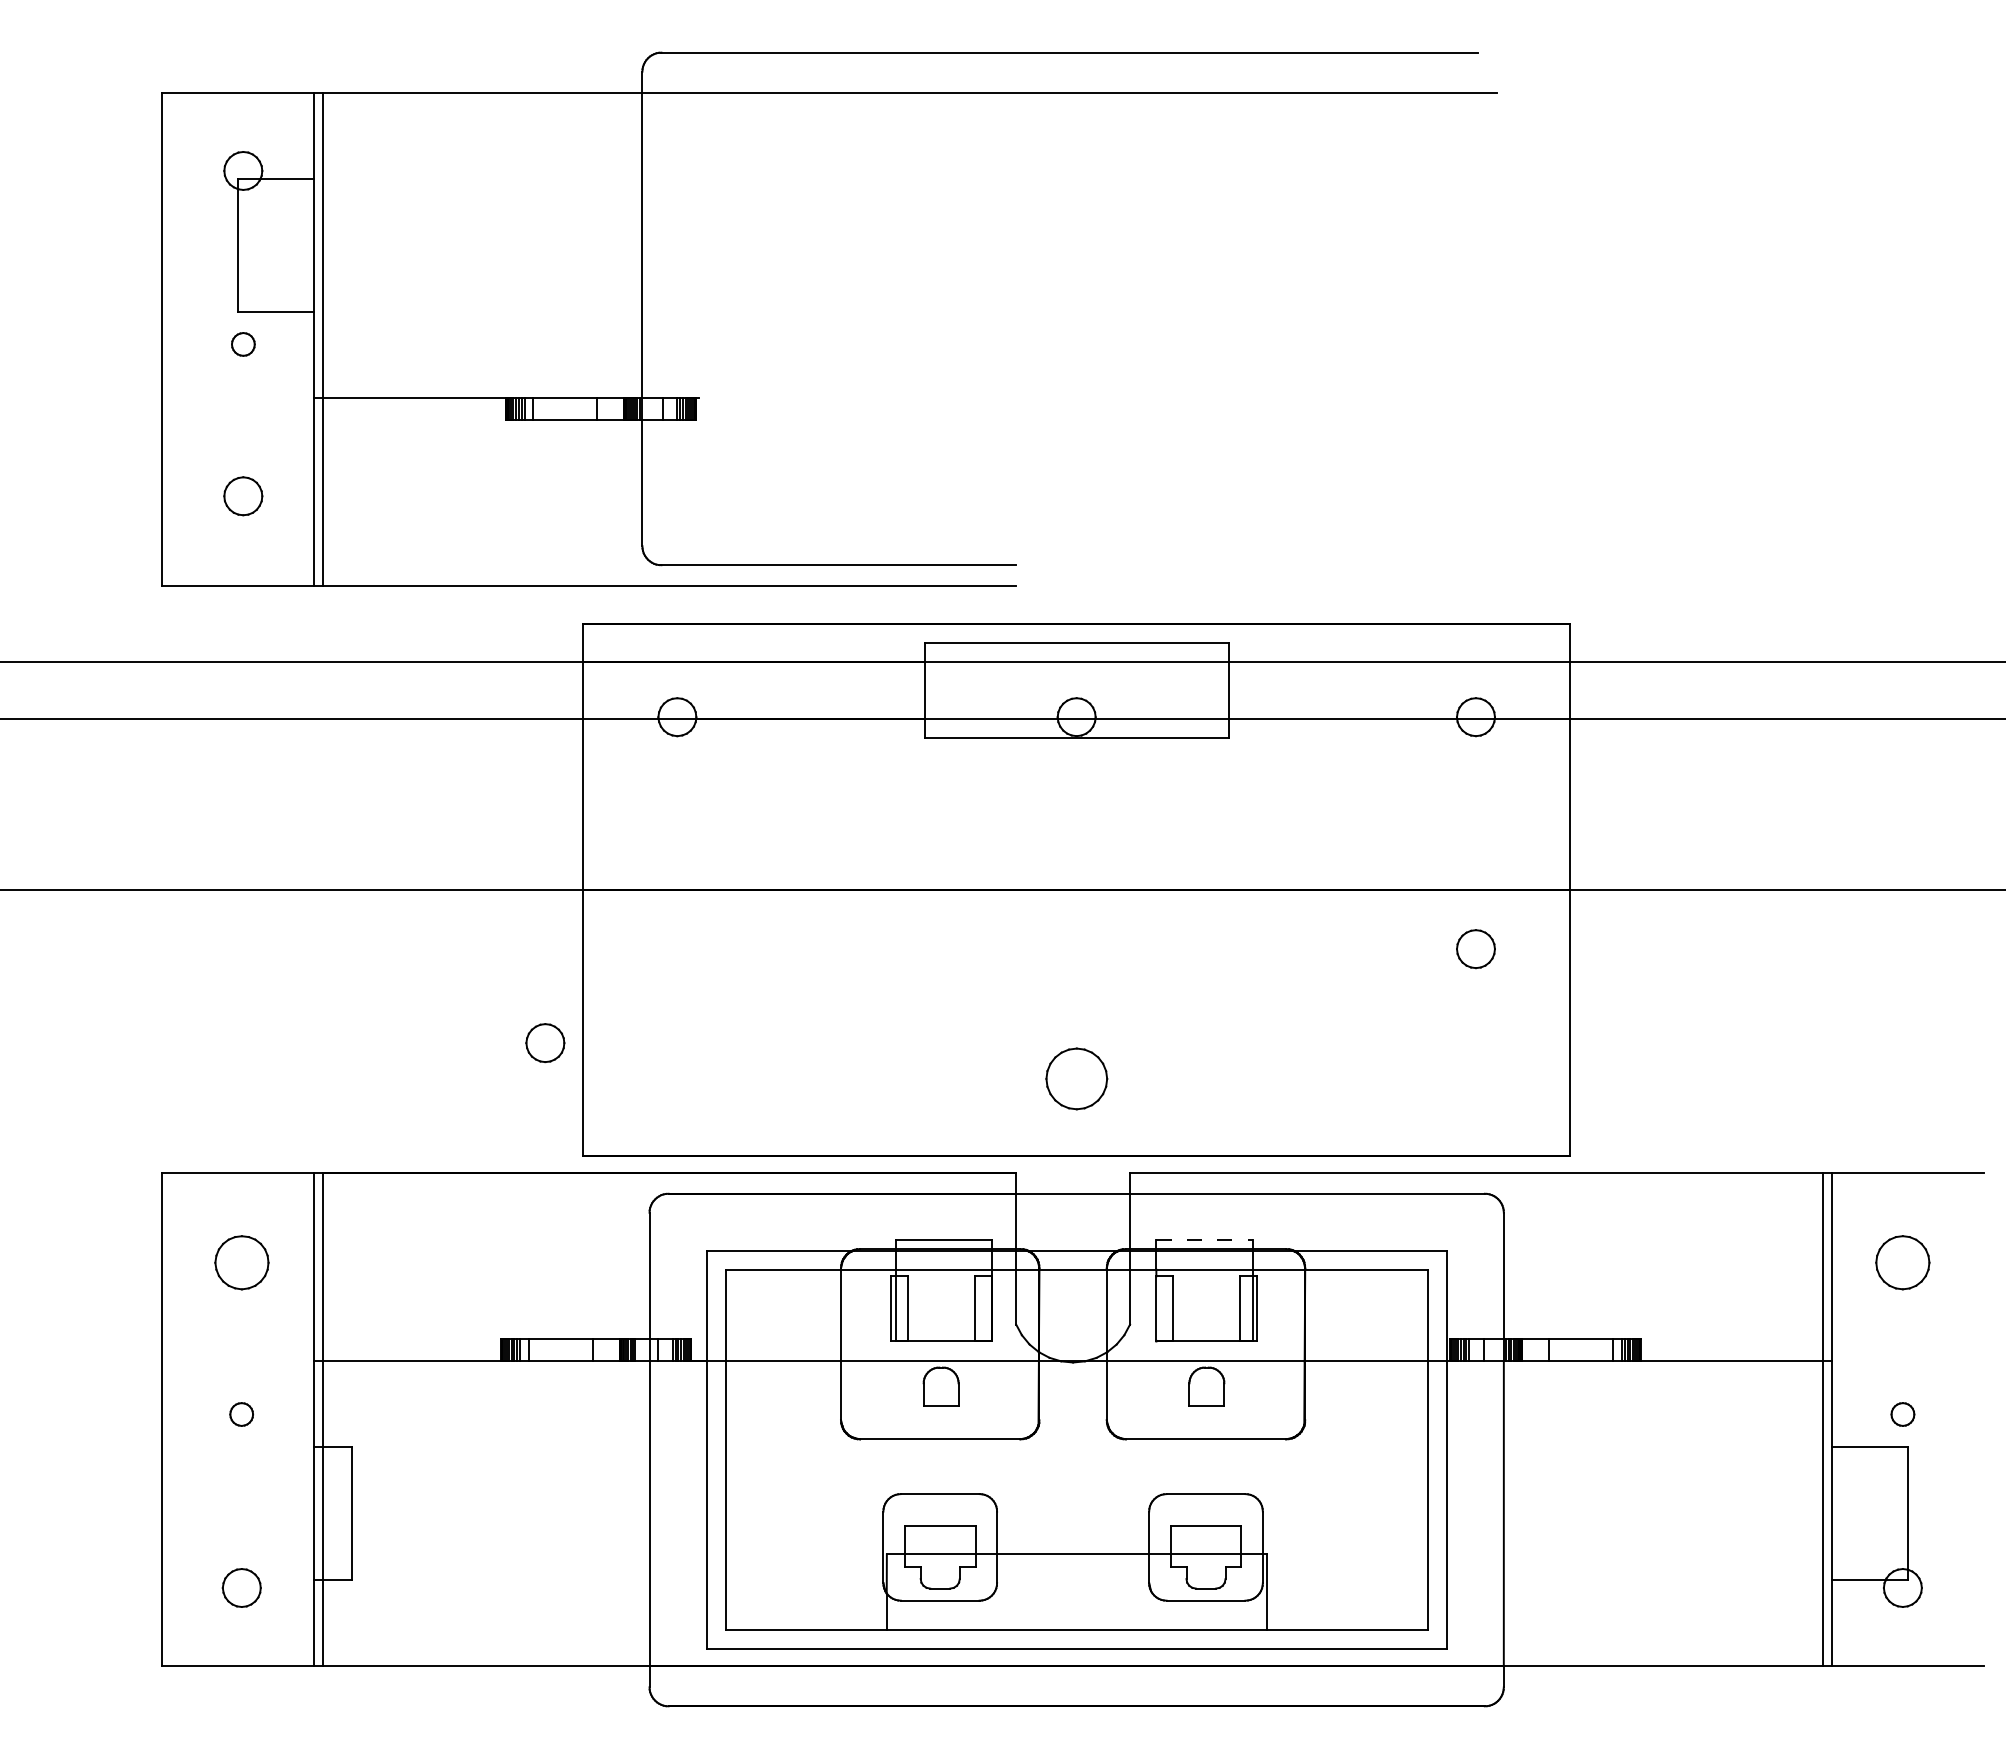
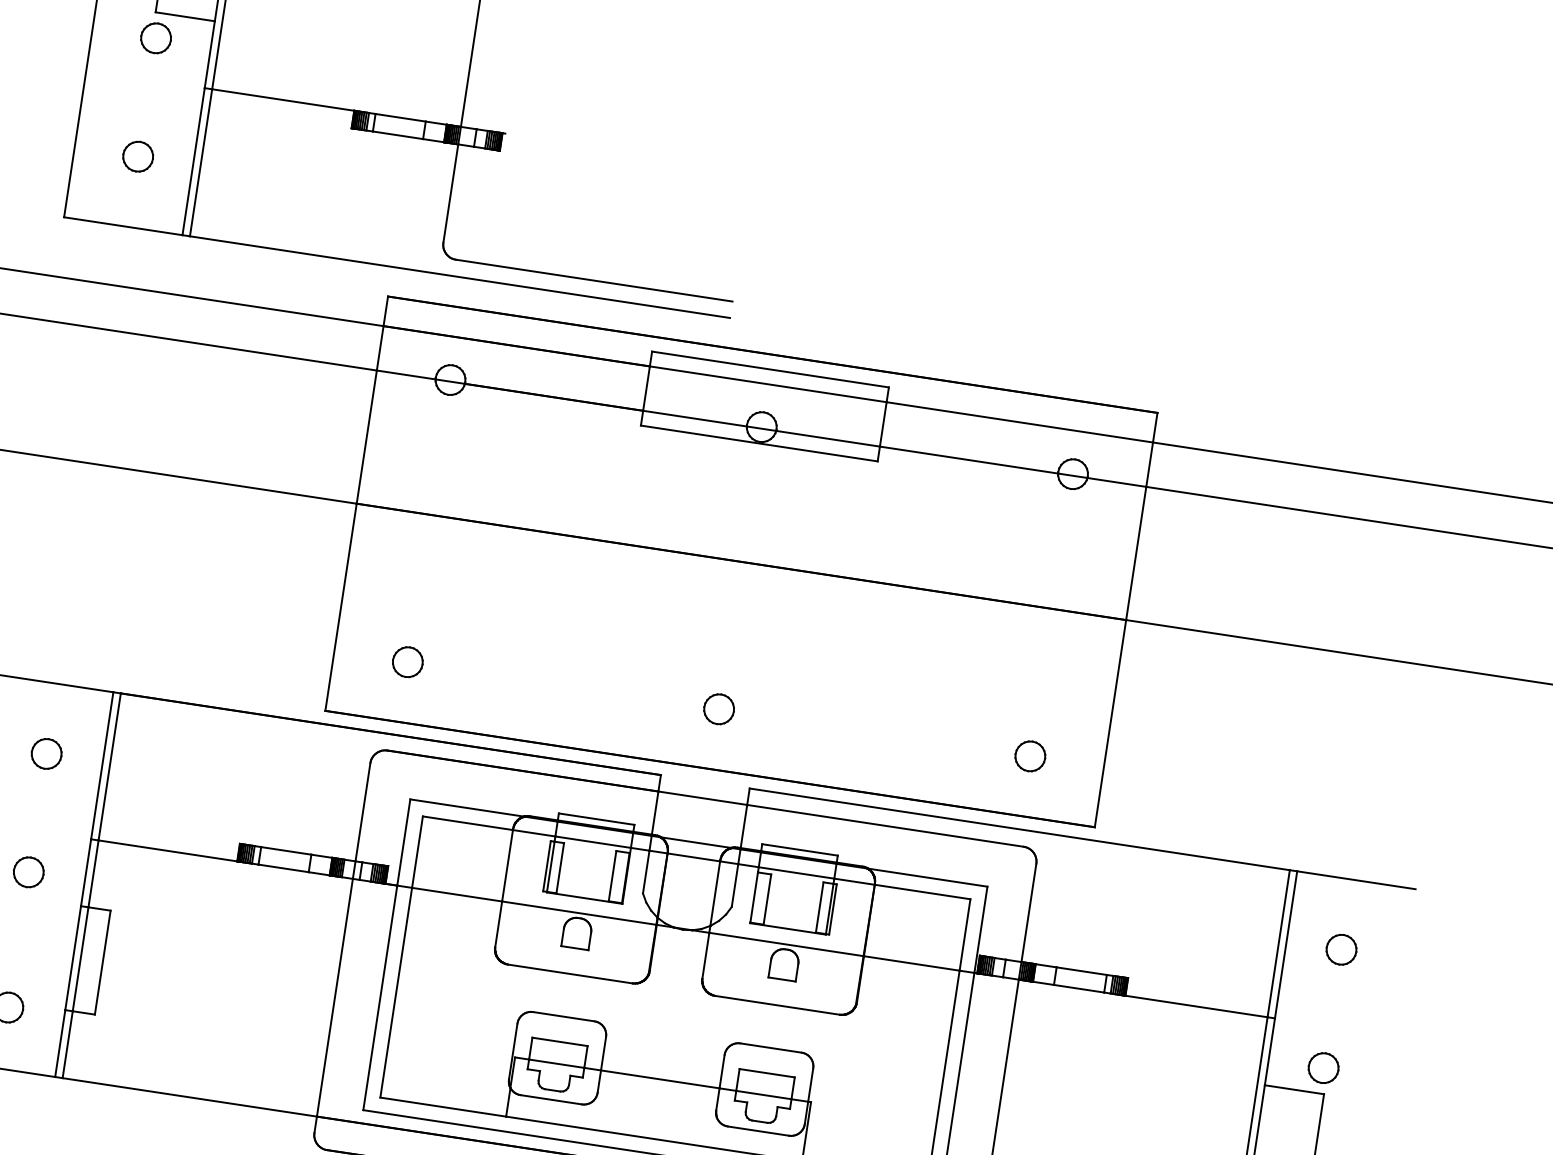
part: (243, 344) -> (156, 38), size x1.67
part: (1475, 949) -> (1029, 756), moved
part: (545, 1043) -> (407, 662), moved
part: (1076, 1079) -> (718, 709), size x0.62
line: (1205, 1240) -> (800, 850), dashed -> solid
part: (241, 1262) -> (46, 753), size x0.71
part: (1902, 1262) -> (1341, 949), size x0.71
part: (241, 1414) -> (28, 872), size x1.67
part: (1902, 1414) -> (1323, 1068), size x1.67

